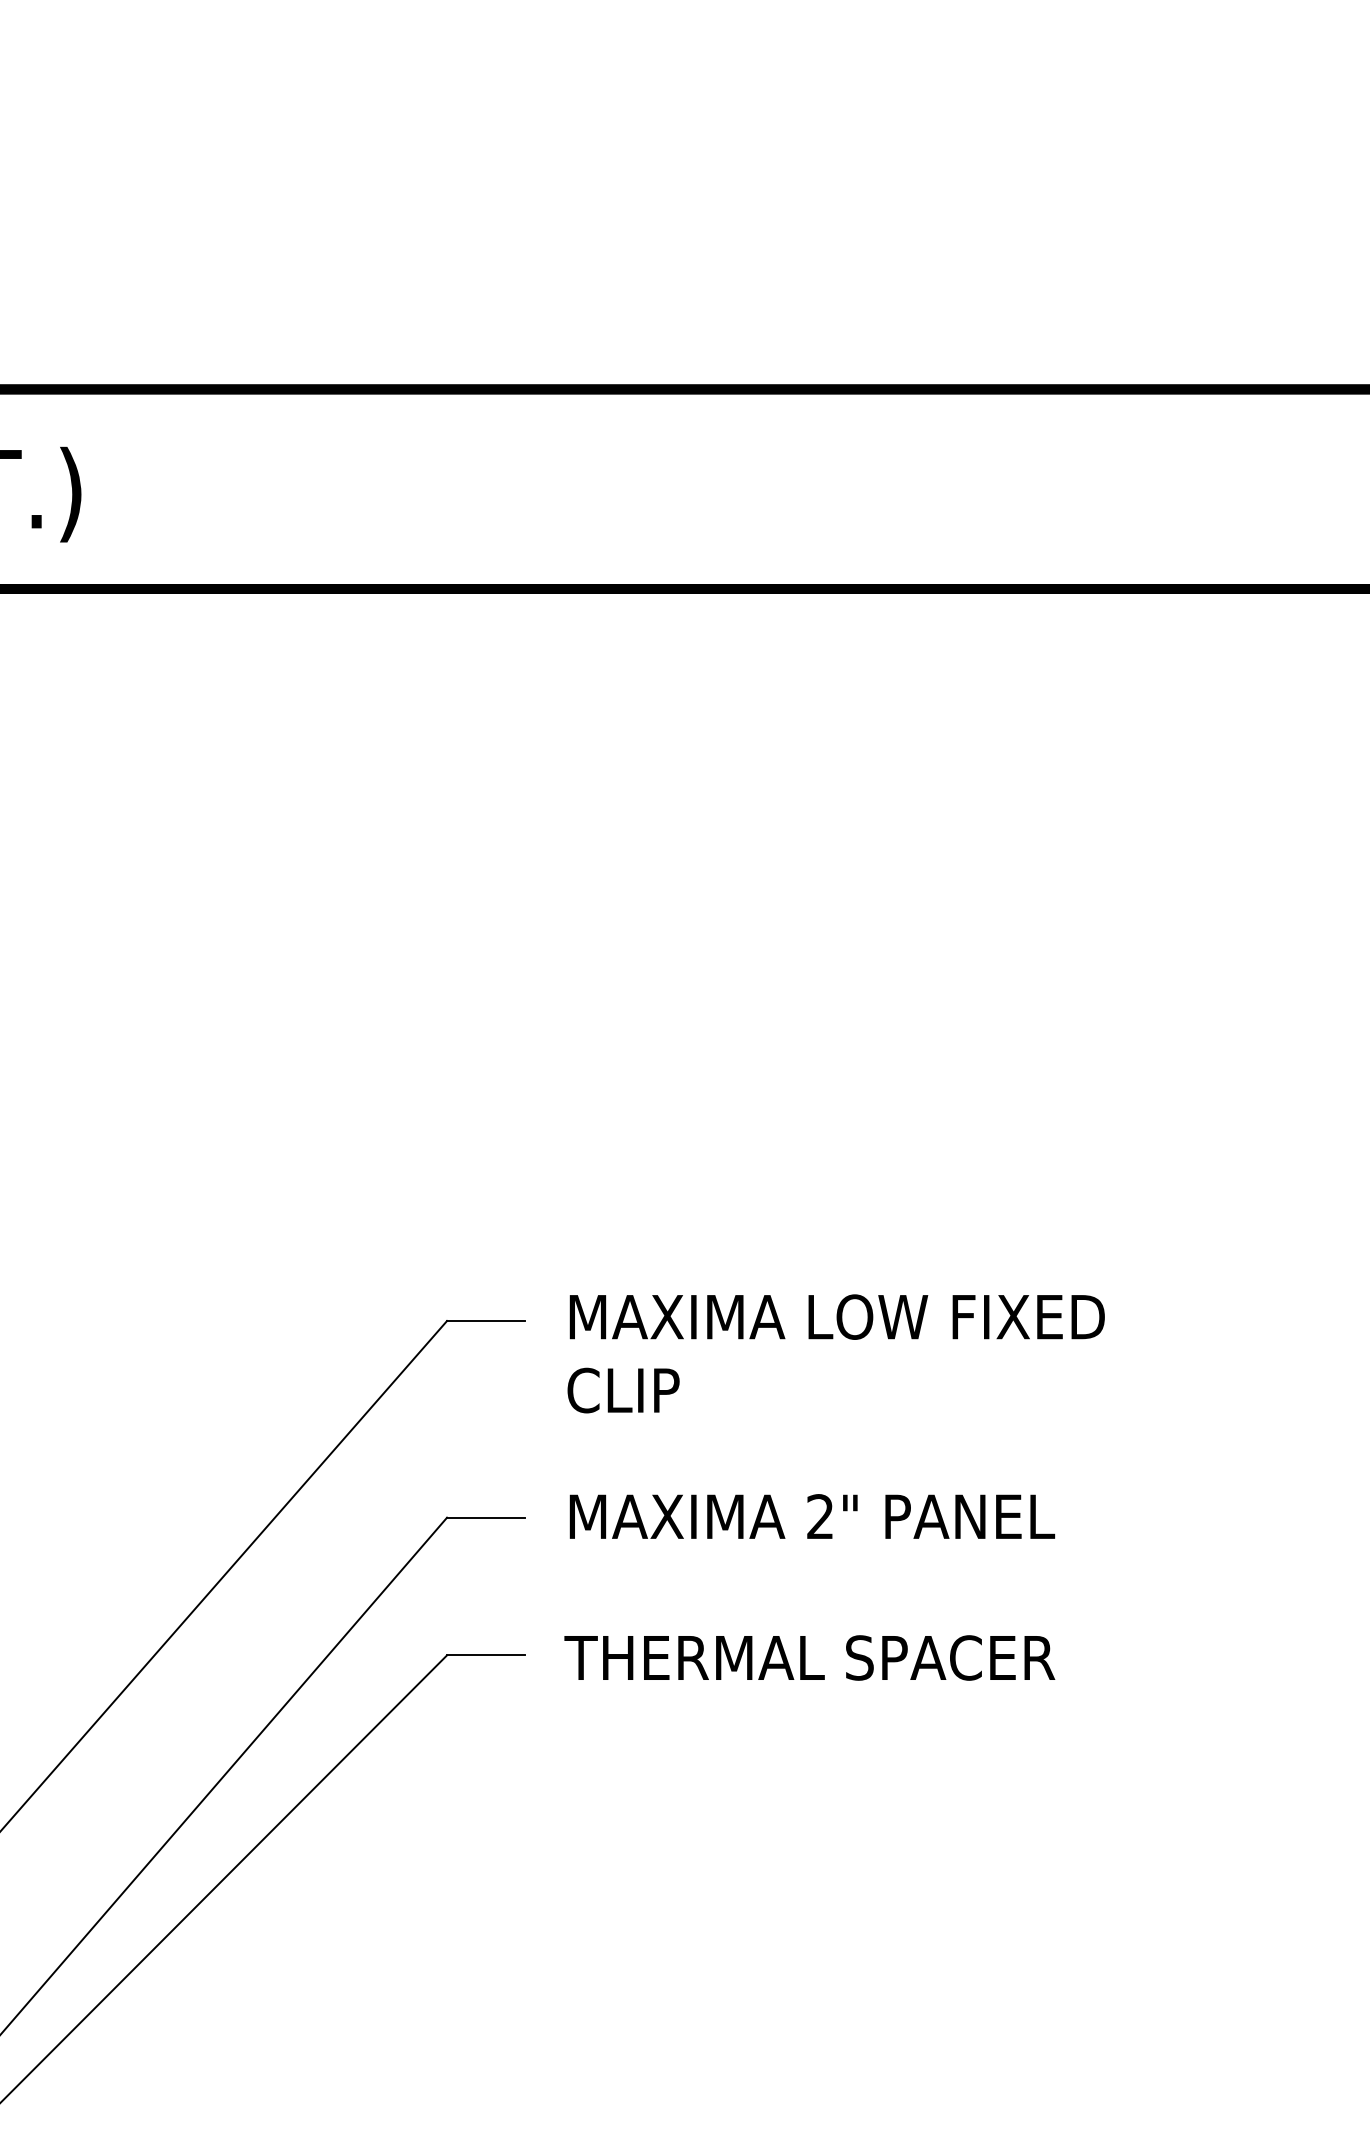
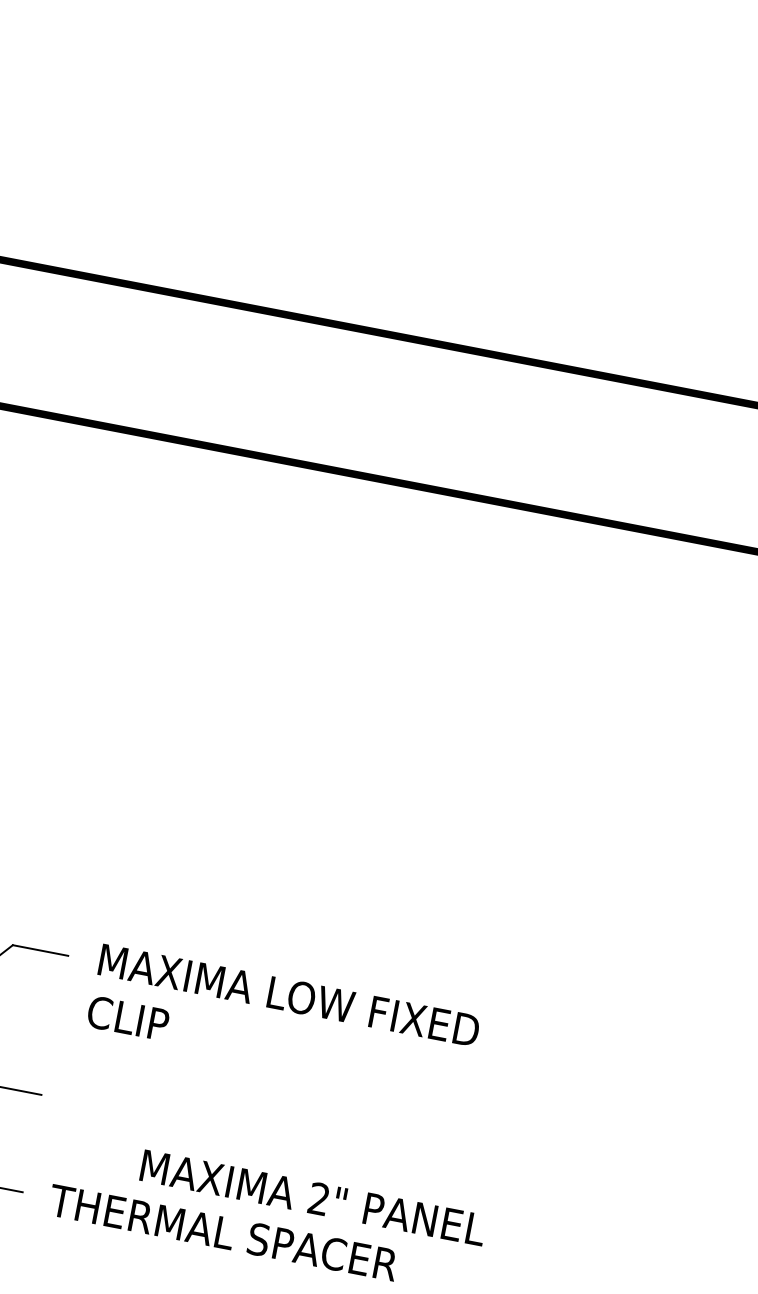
text: (812, 1516) -> (313, 1197), moved

